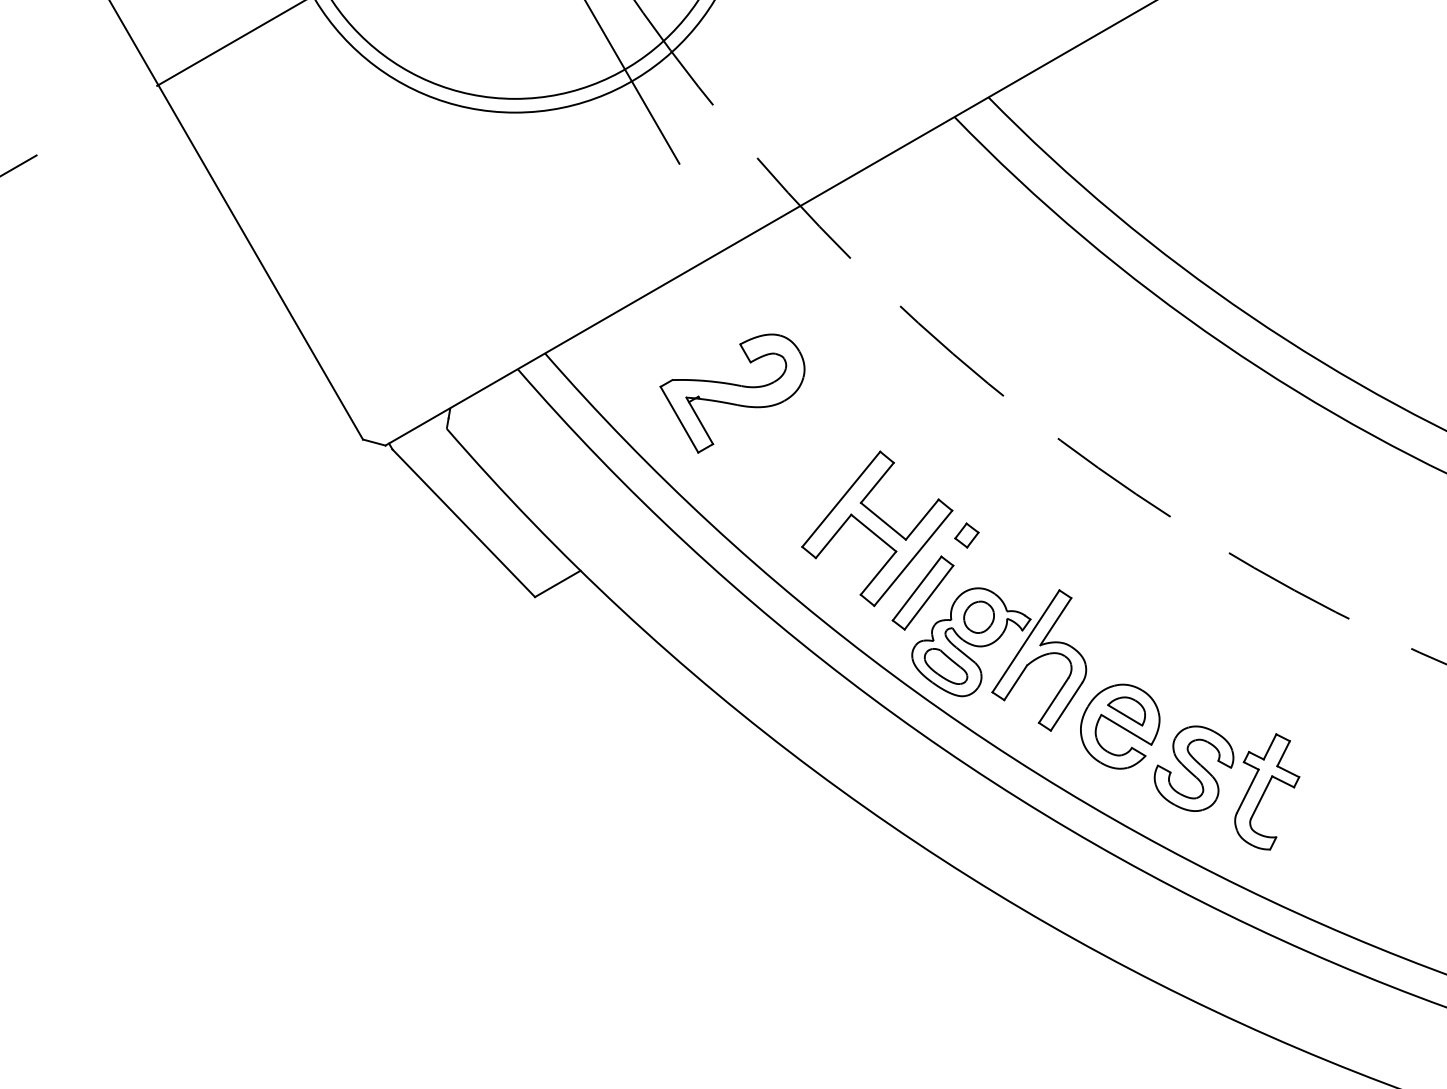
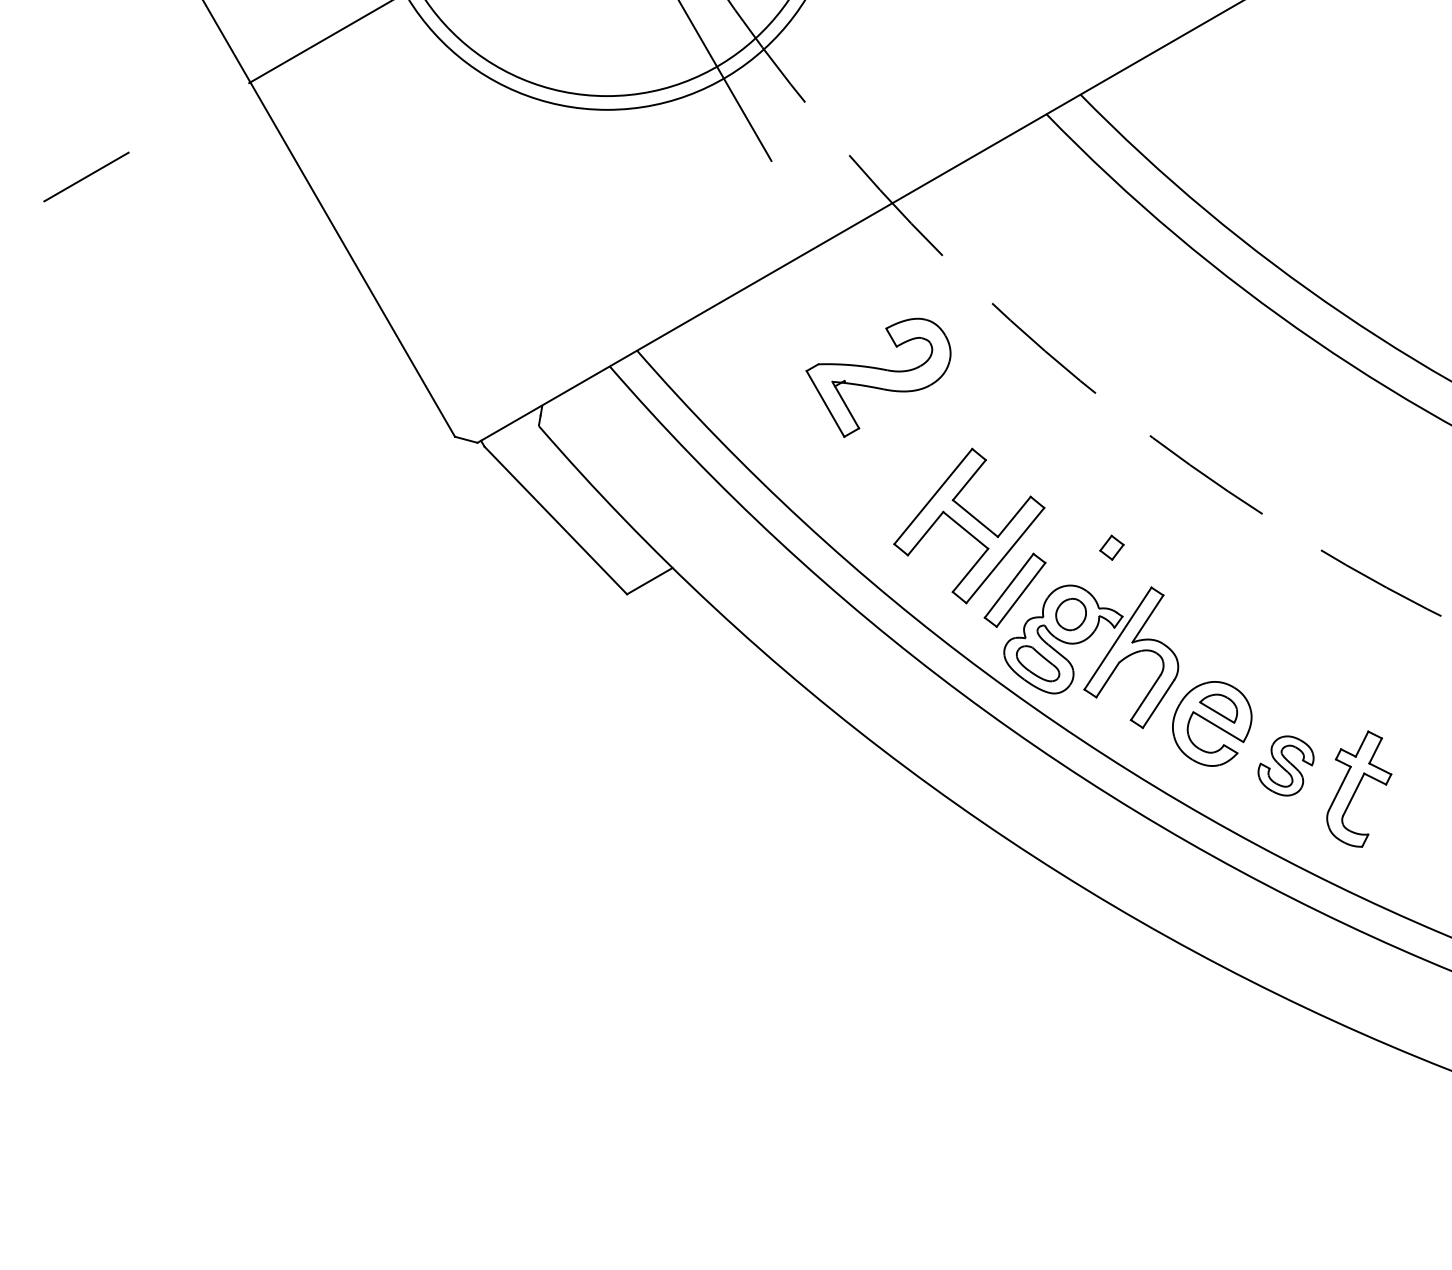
part: (732, 393) -> (878, 377), moved
part: (966, 535) -> (1111, 547), moved
part: (1193, 768) -> (1285, 765), size x0.7

